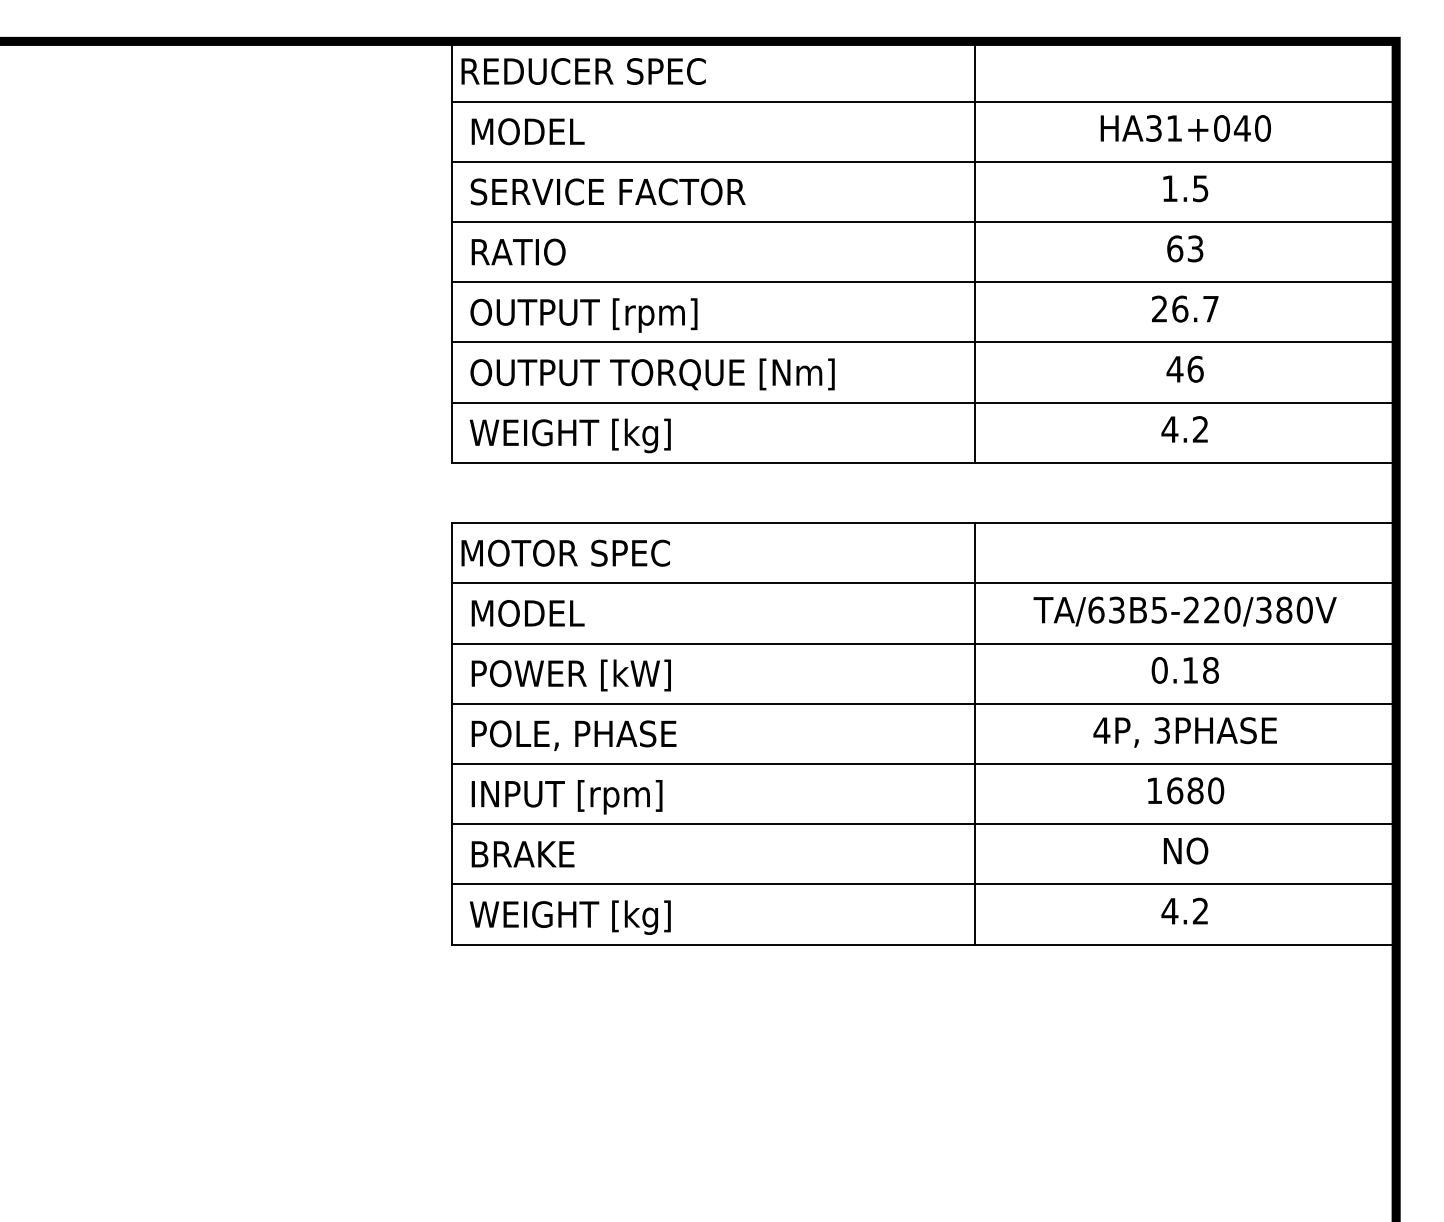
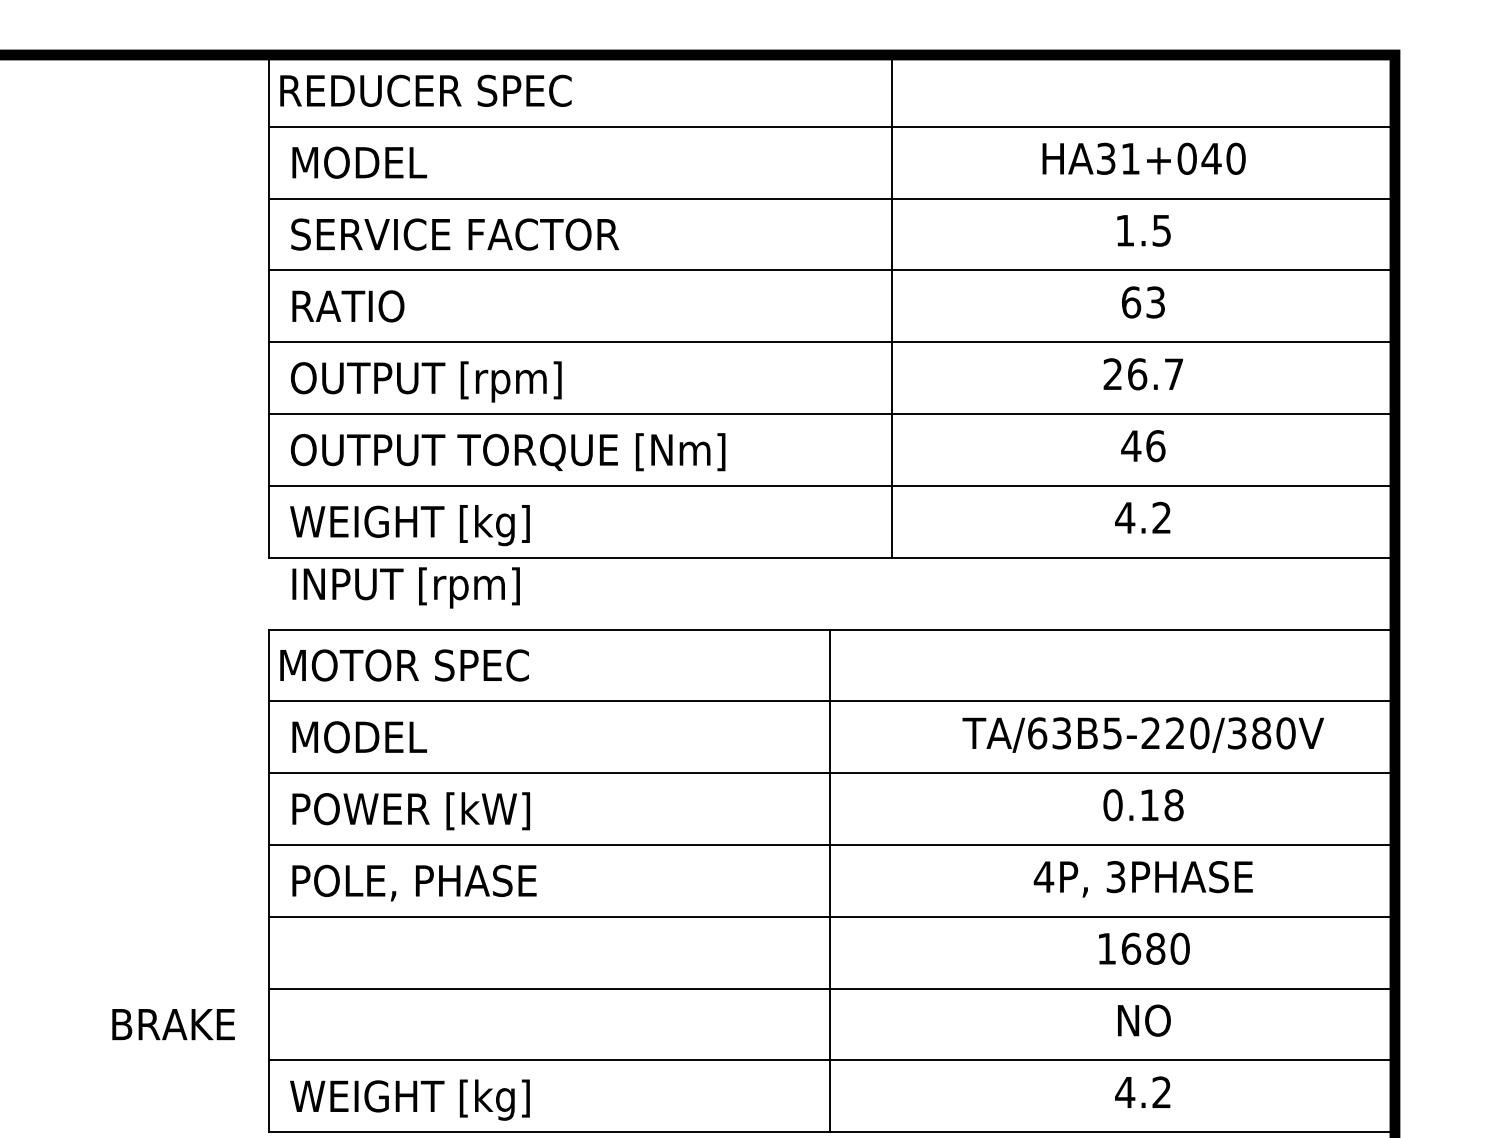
line: (974, 733) -> (830, 880), moved
text: (566, 797) -> (405, 588), moved
text: (522, 854) -> (172, 1024), moved

